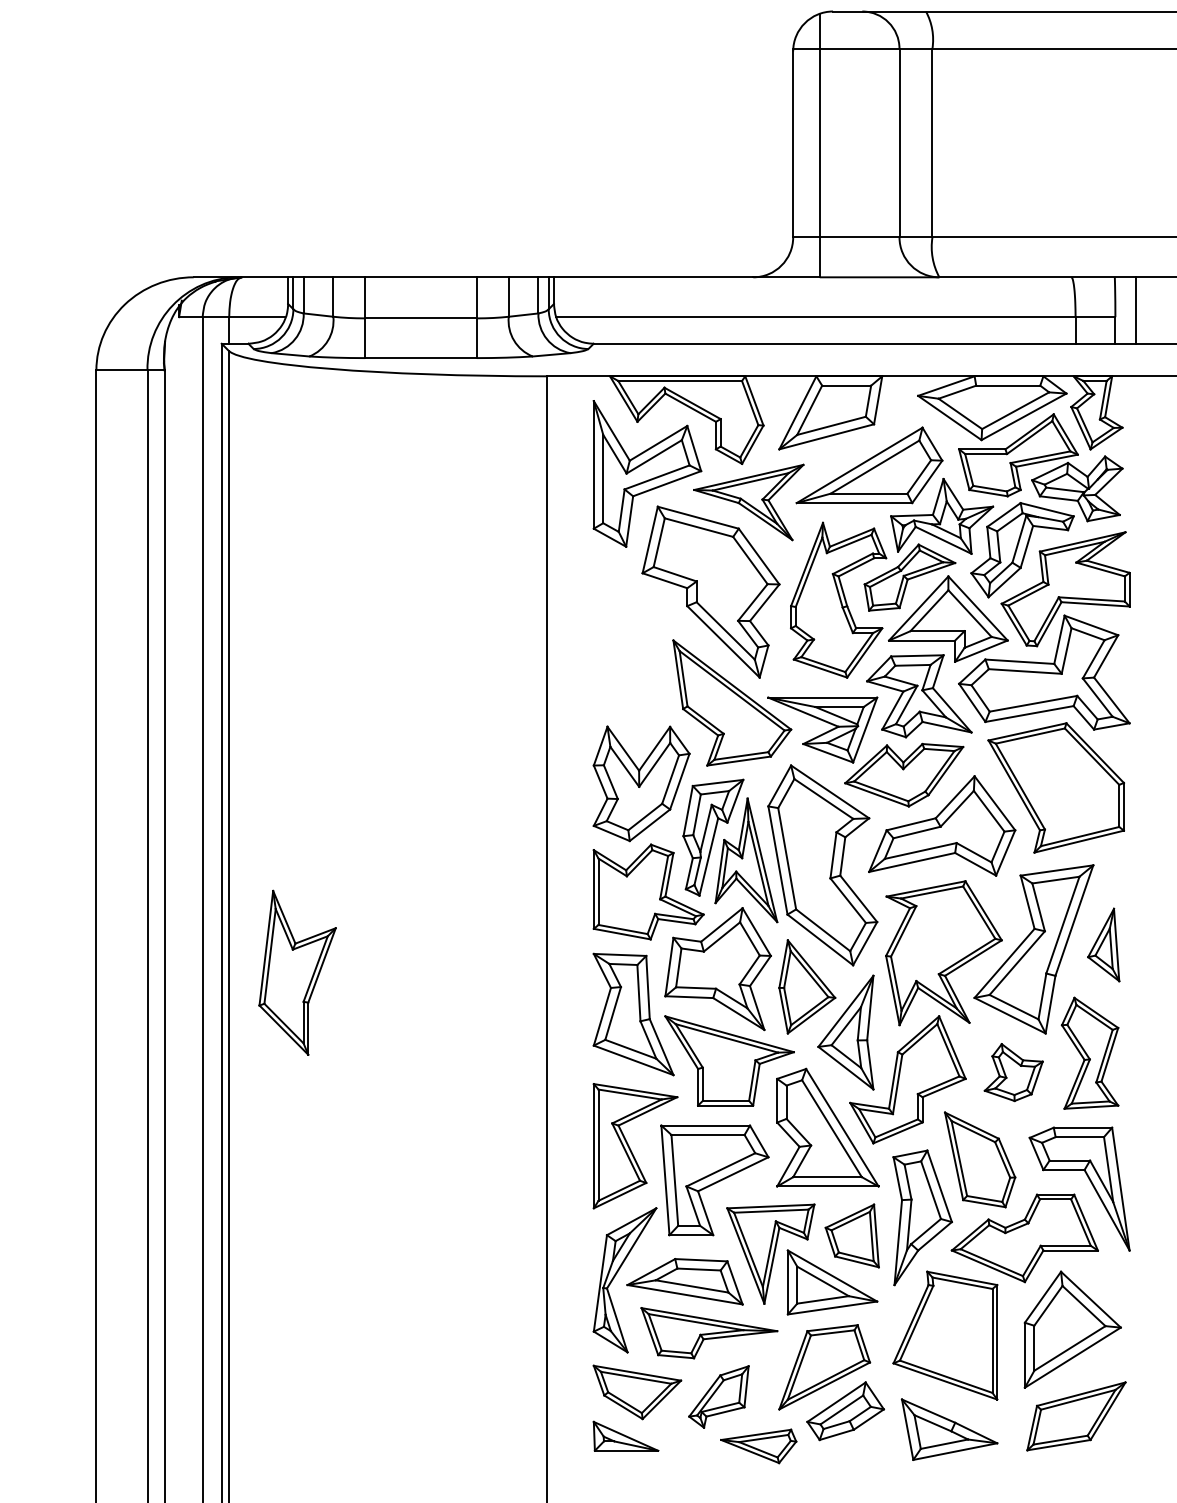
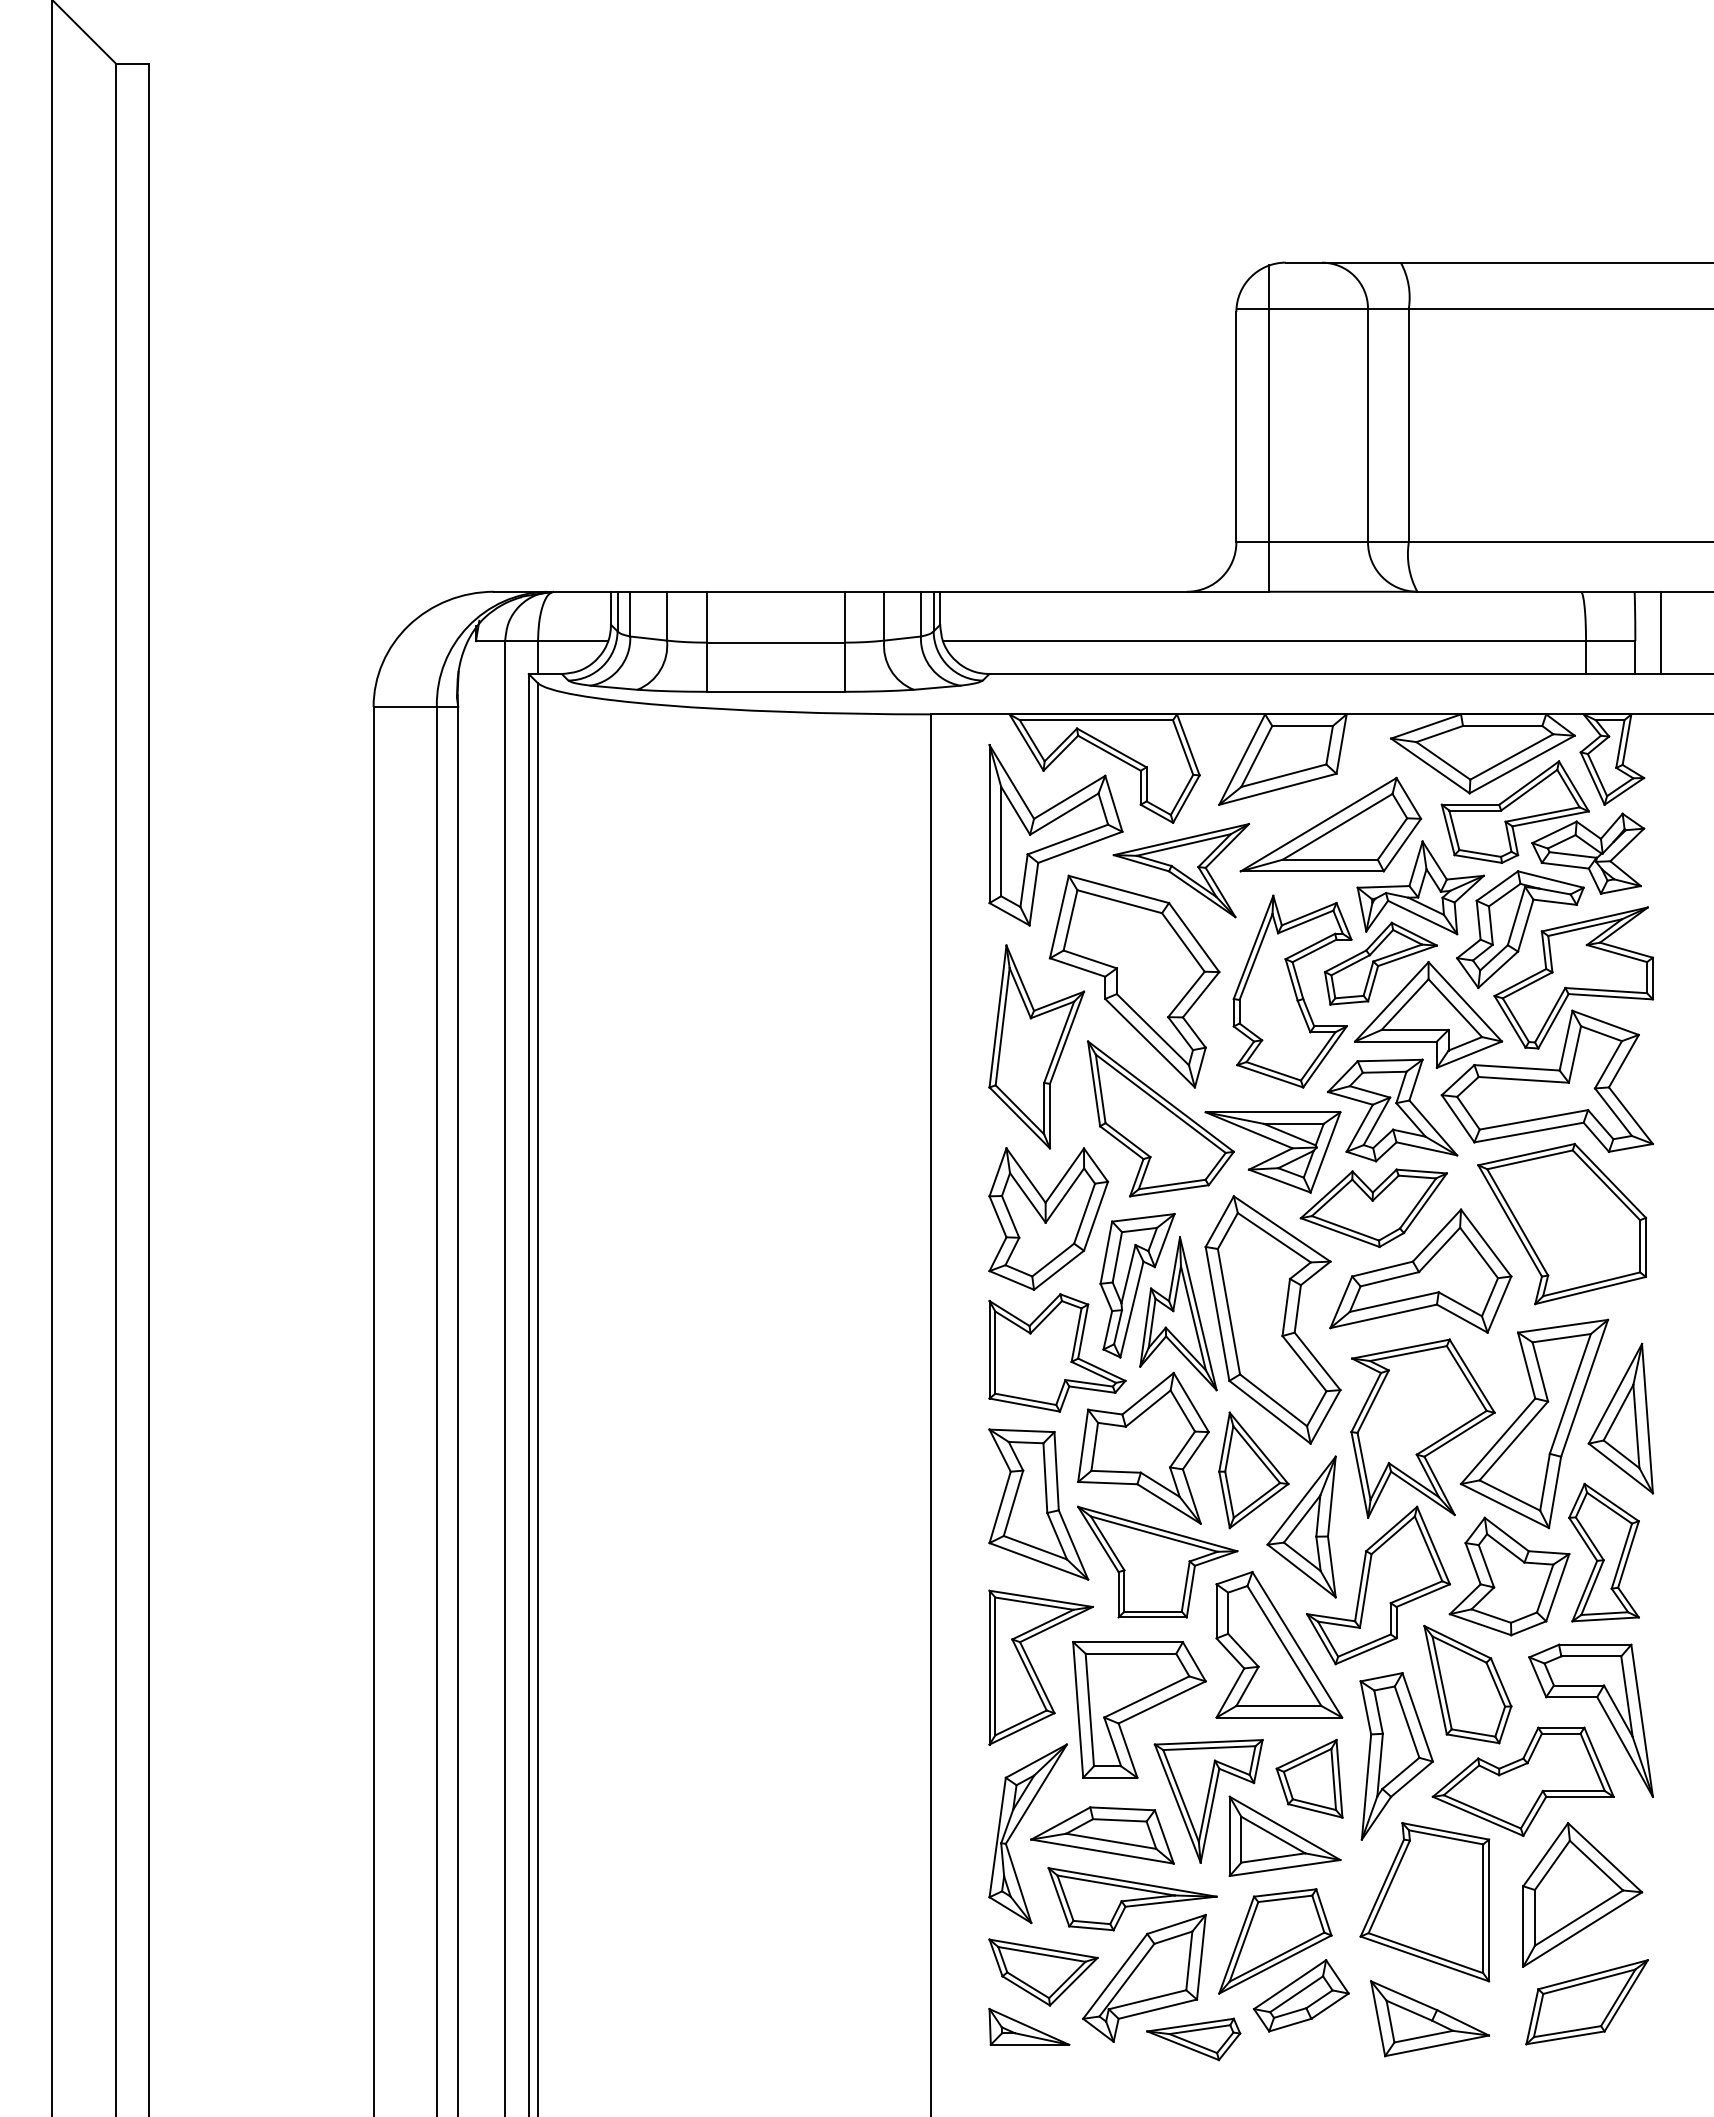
part: (1103, 944) -> (1620, 1418), size x1.67
part: (297, 972) -> (1036, 1046), moved
part: (1013, 1072) -> (1509, 1576), size x1.67
part: (718, 1396) -> (1144, 1977), size x1.67

